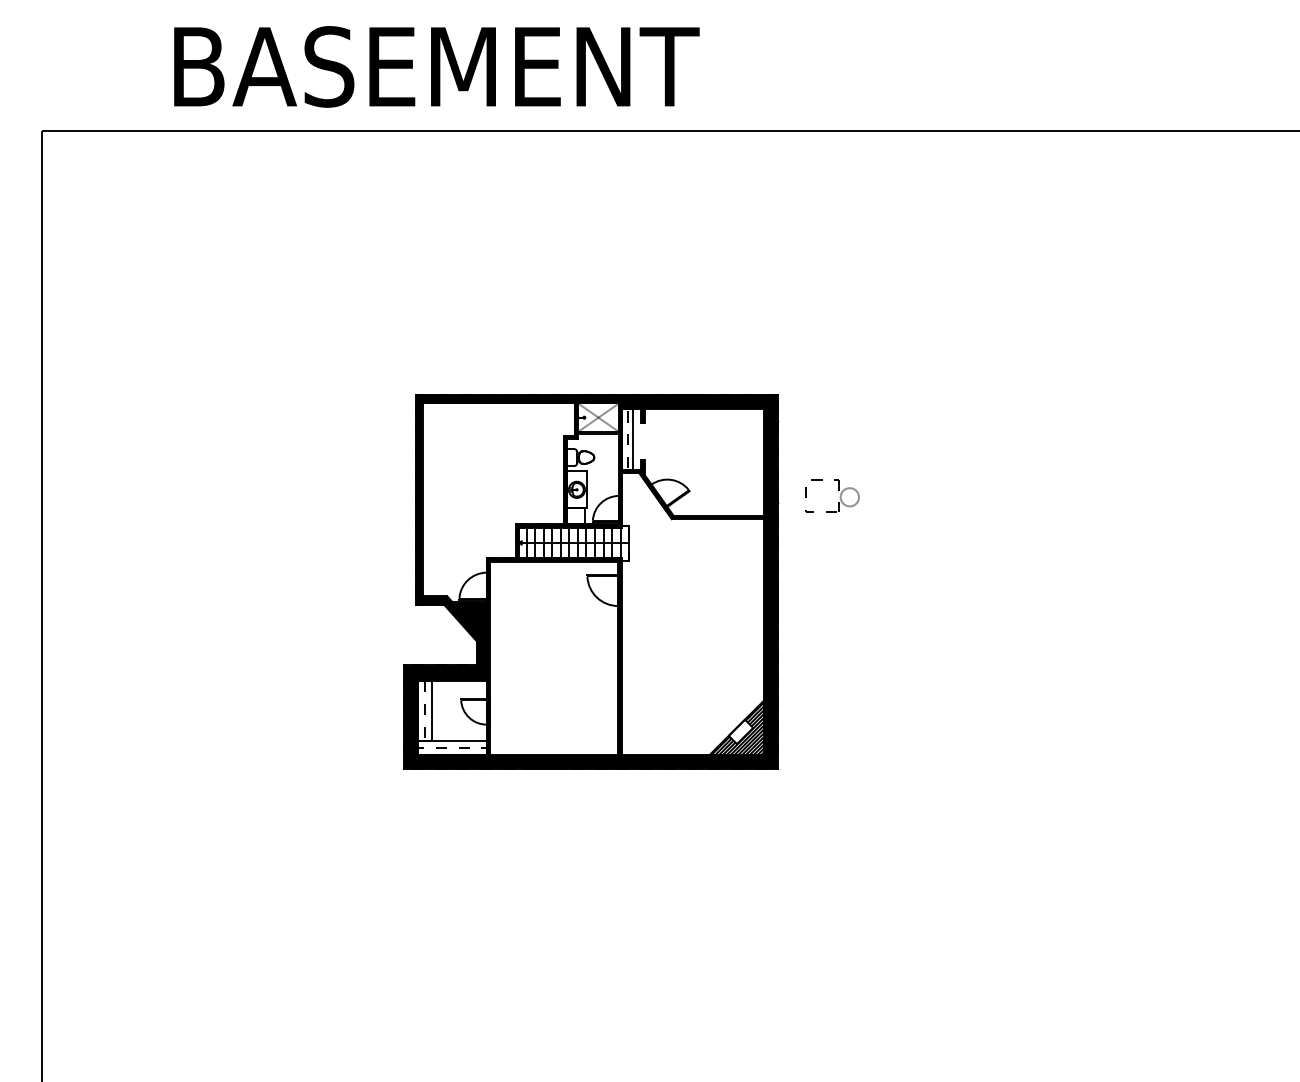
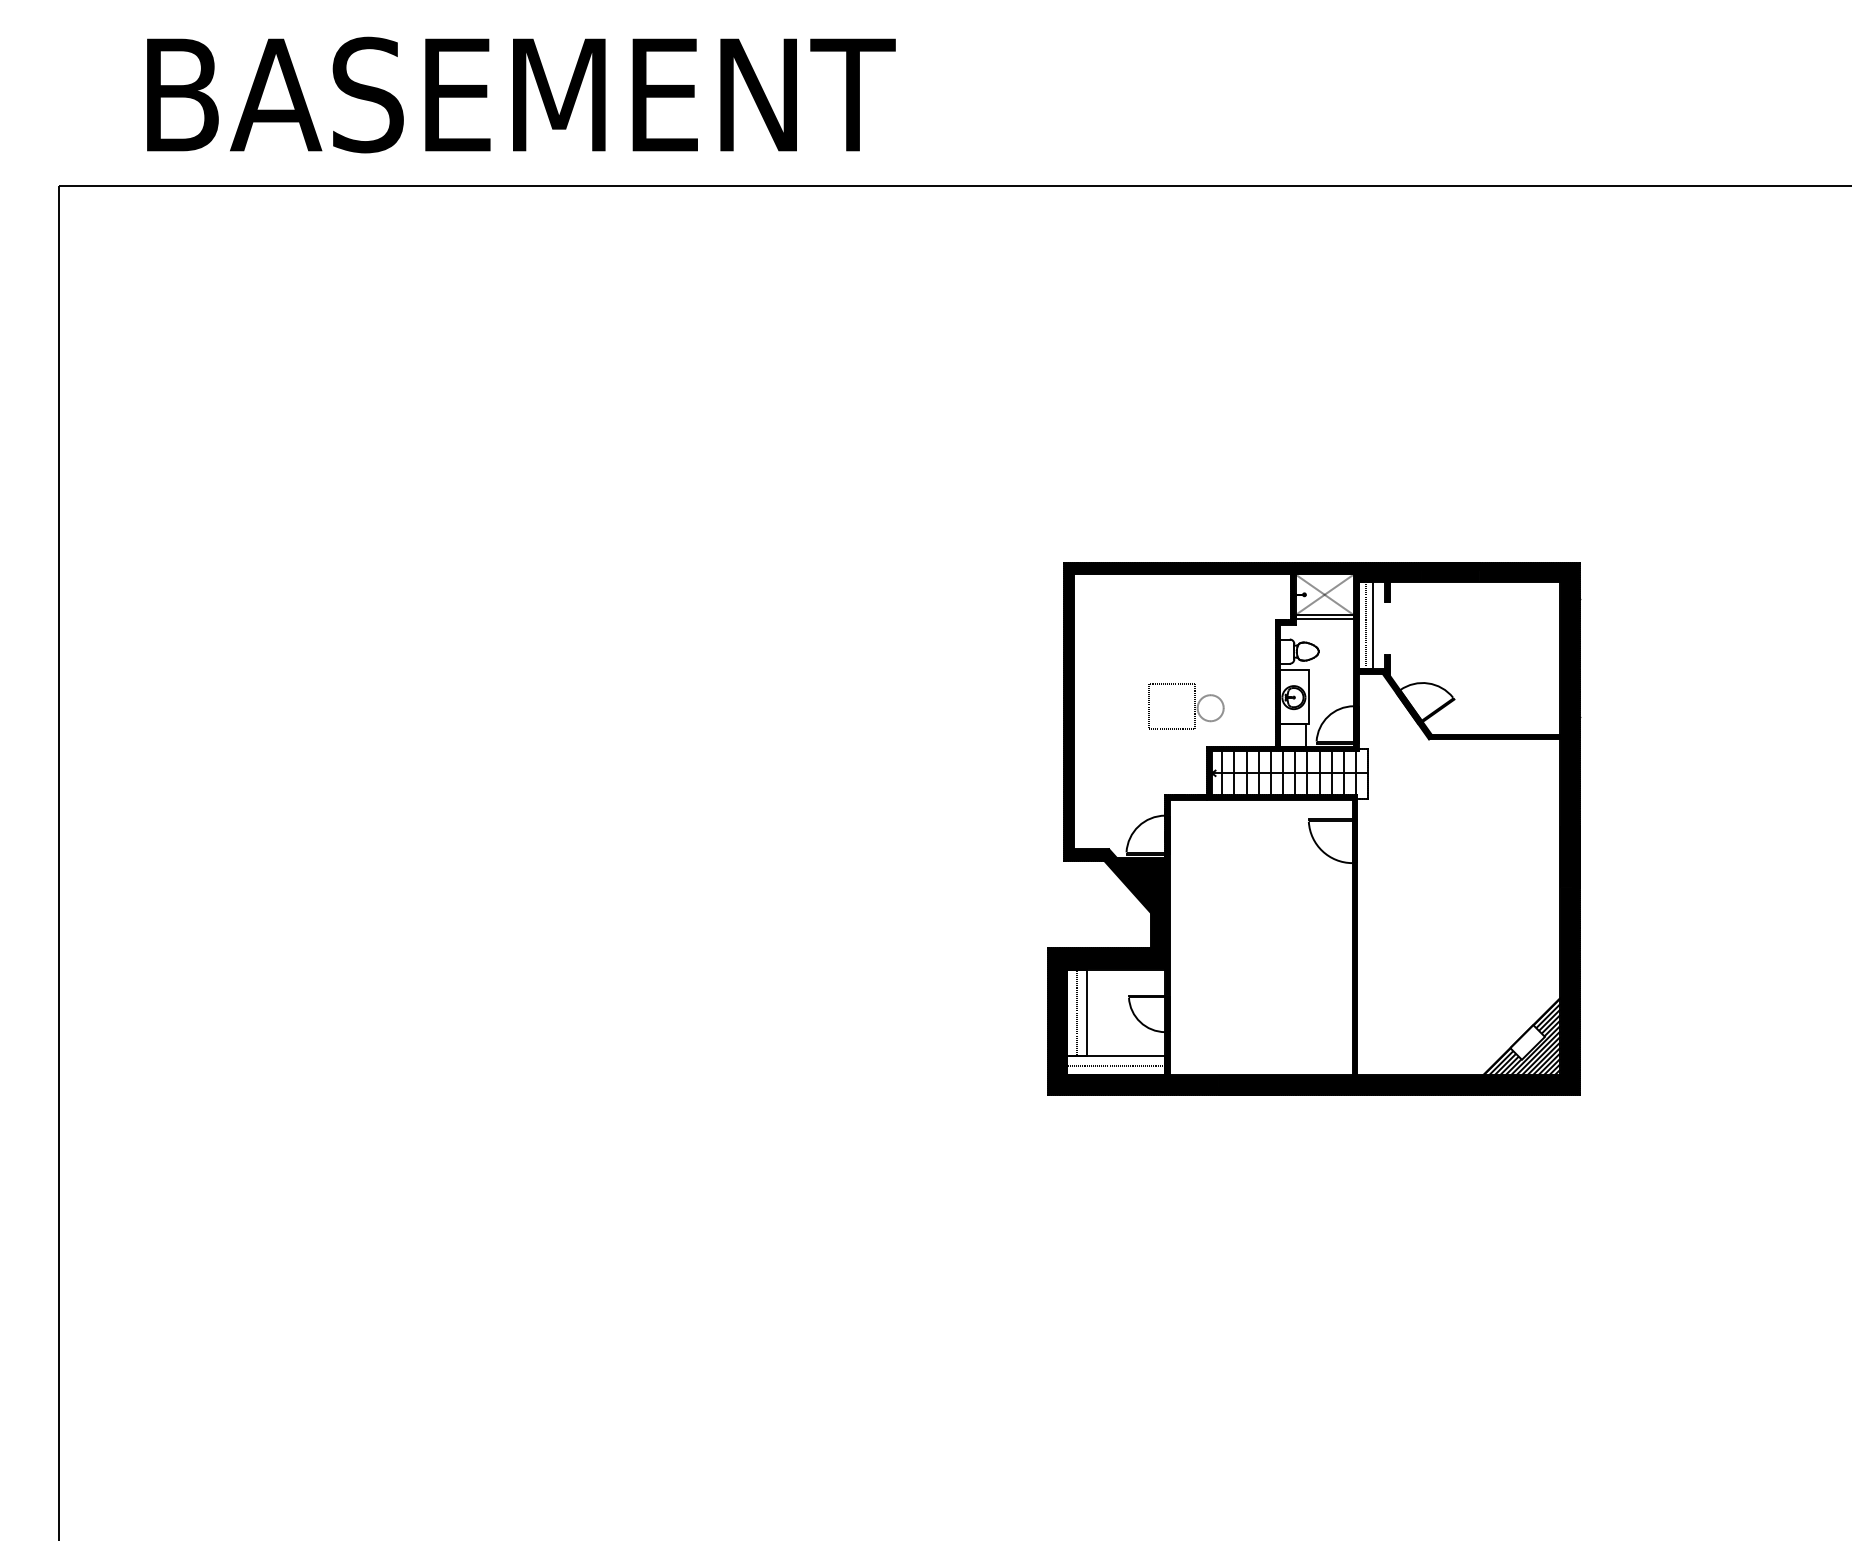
text: (436, 66) -> (521, 94), moved
part: (591, 581) -> (1314, 828), moved

